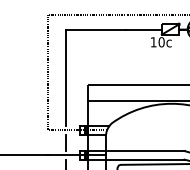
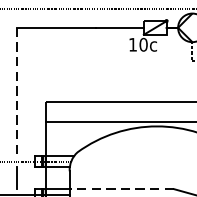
line: (66, 78) -> (17, 92), solid -> dashed
line: (144, 151) -> (120, 189), solid -> dashed

